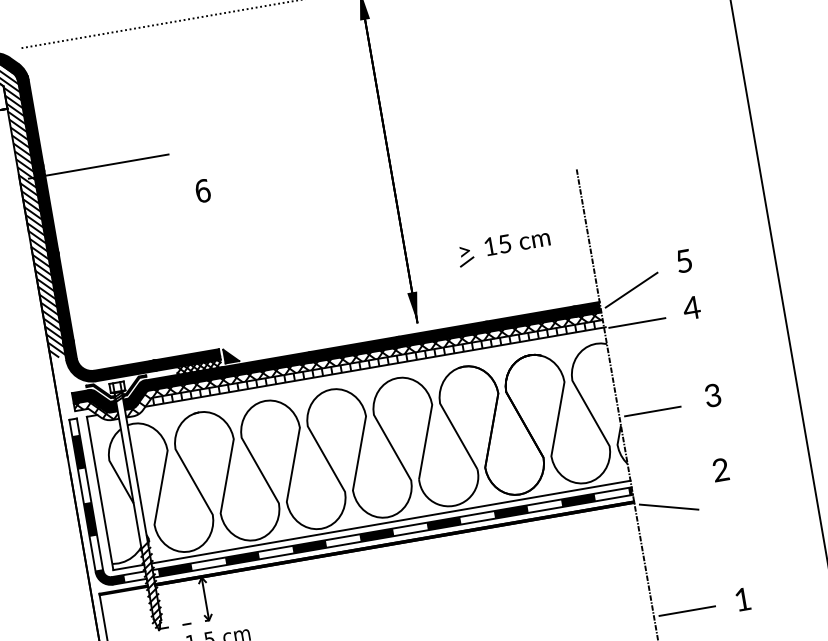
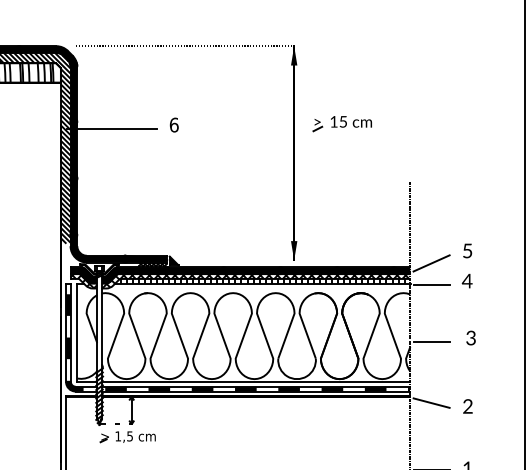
text: (201, 190) -> (173, 124), moved
part: (502, 248) -> (341, 124), moved
text: (720, 470) -> (467, 406), moved

